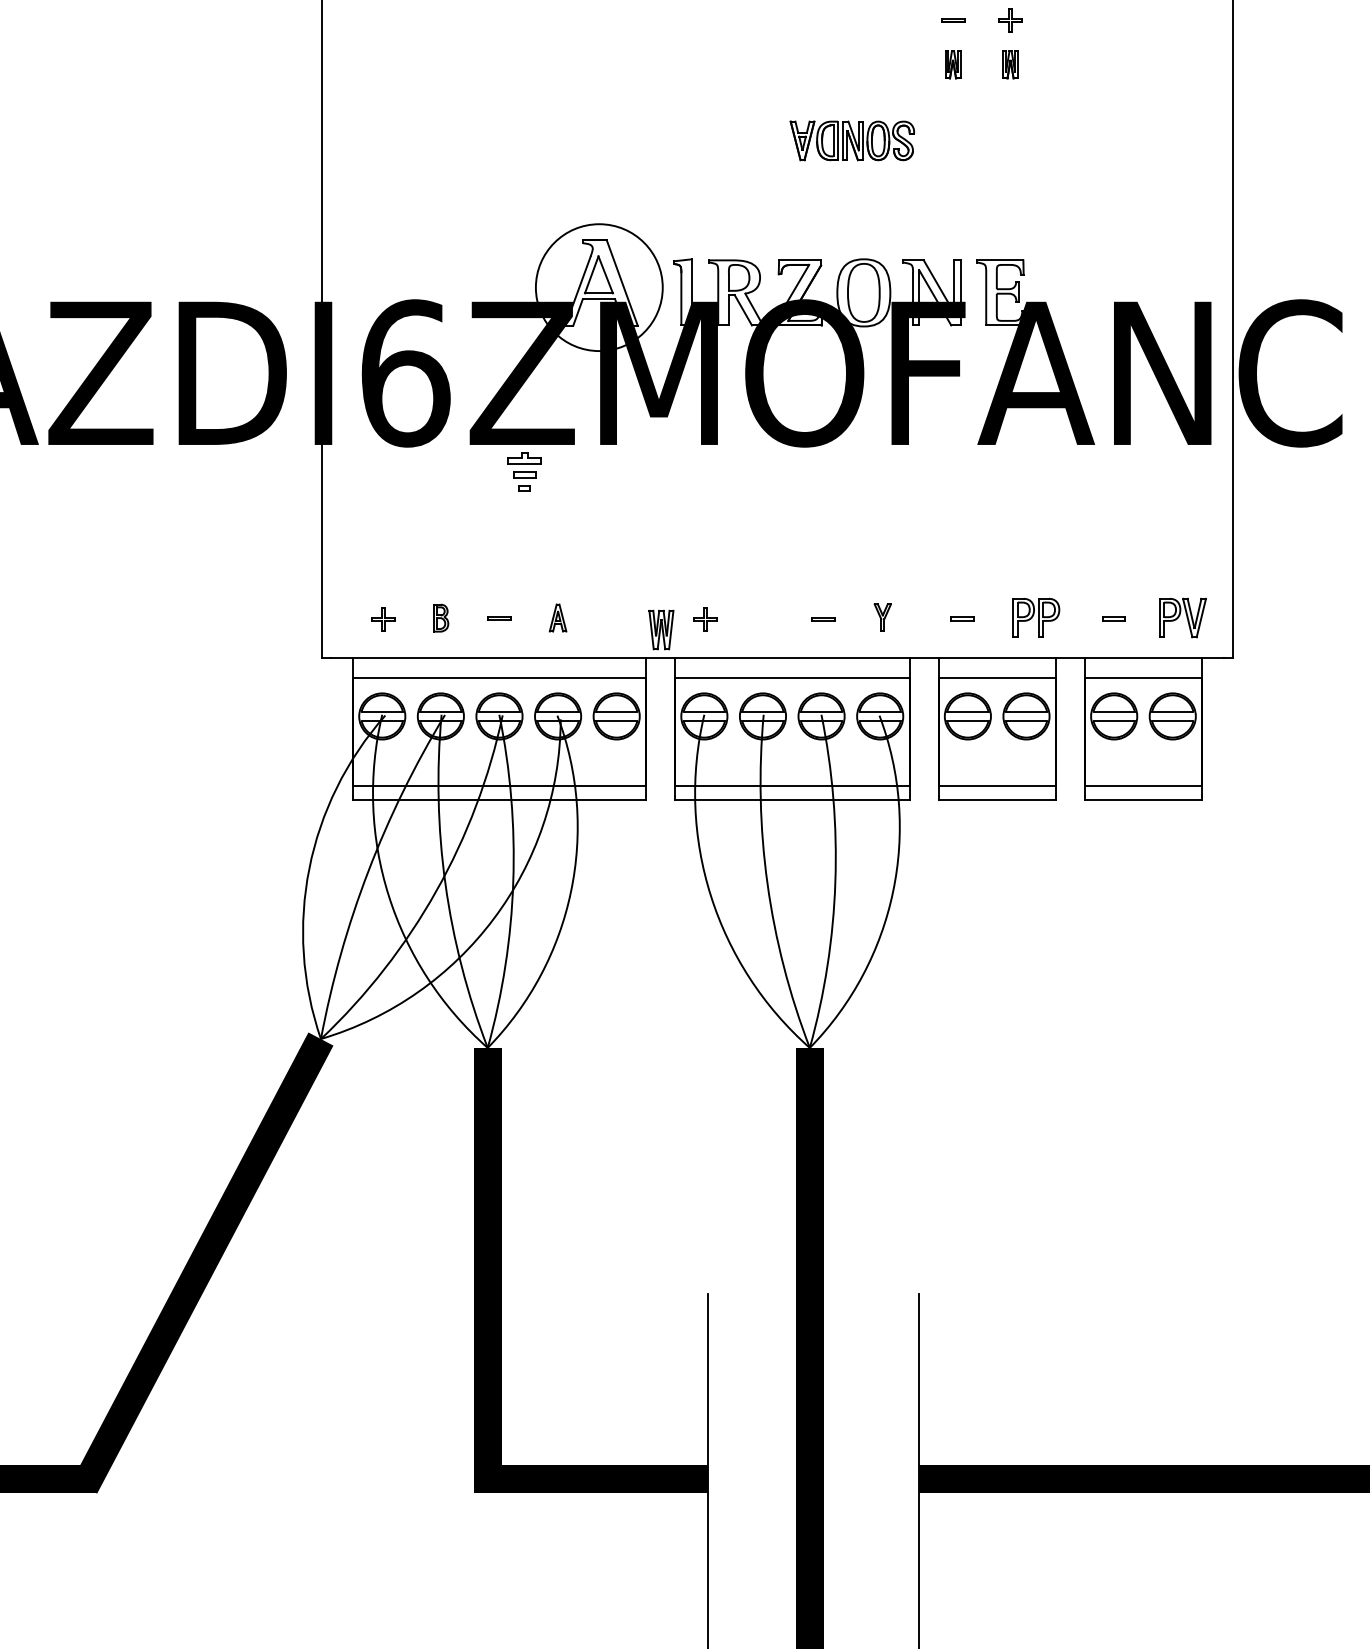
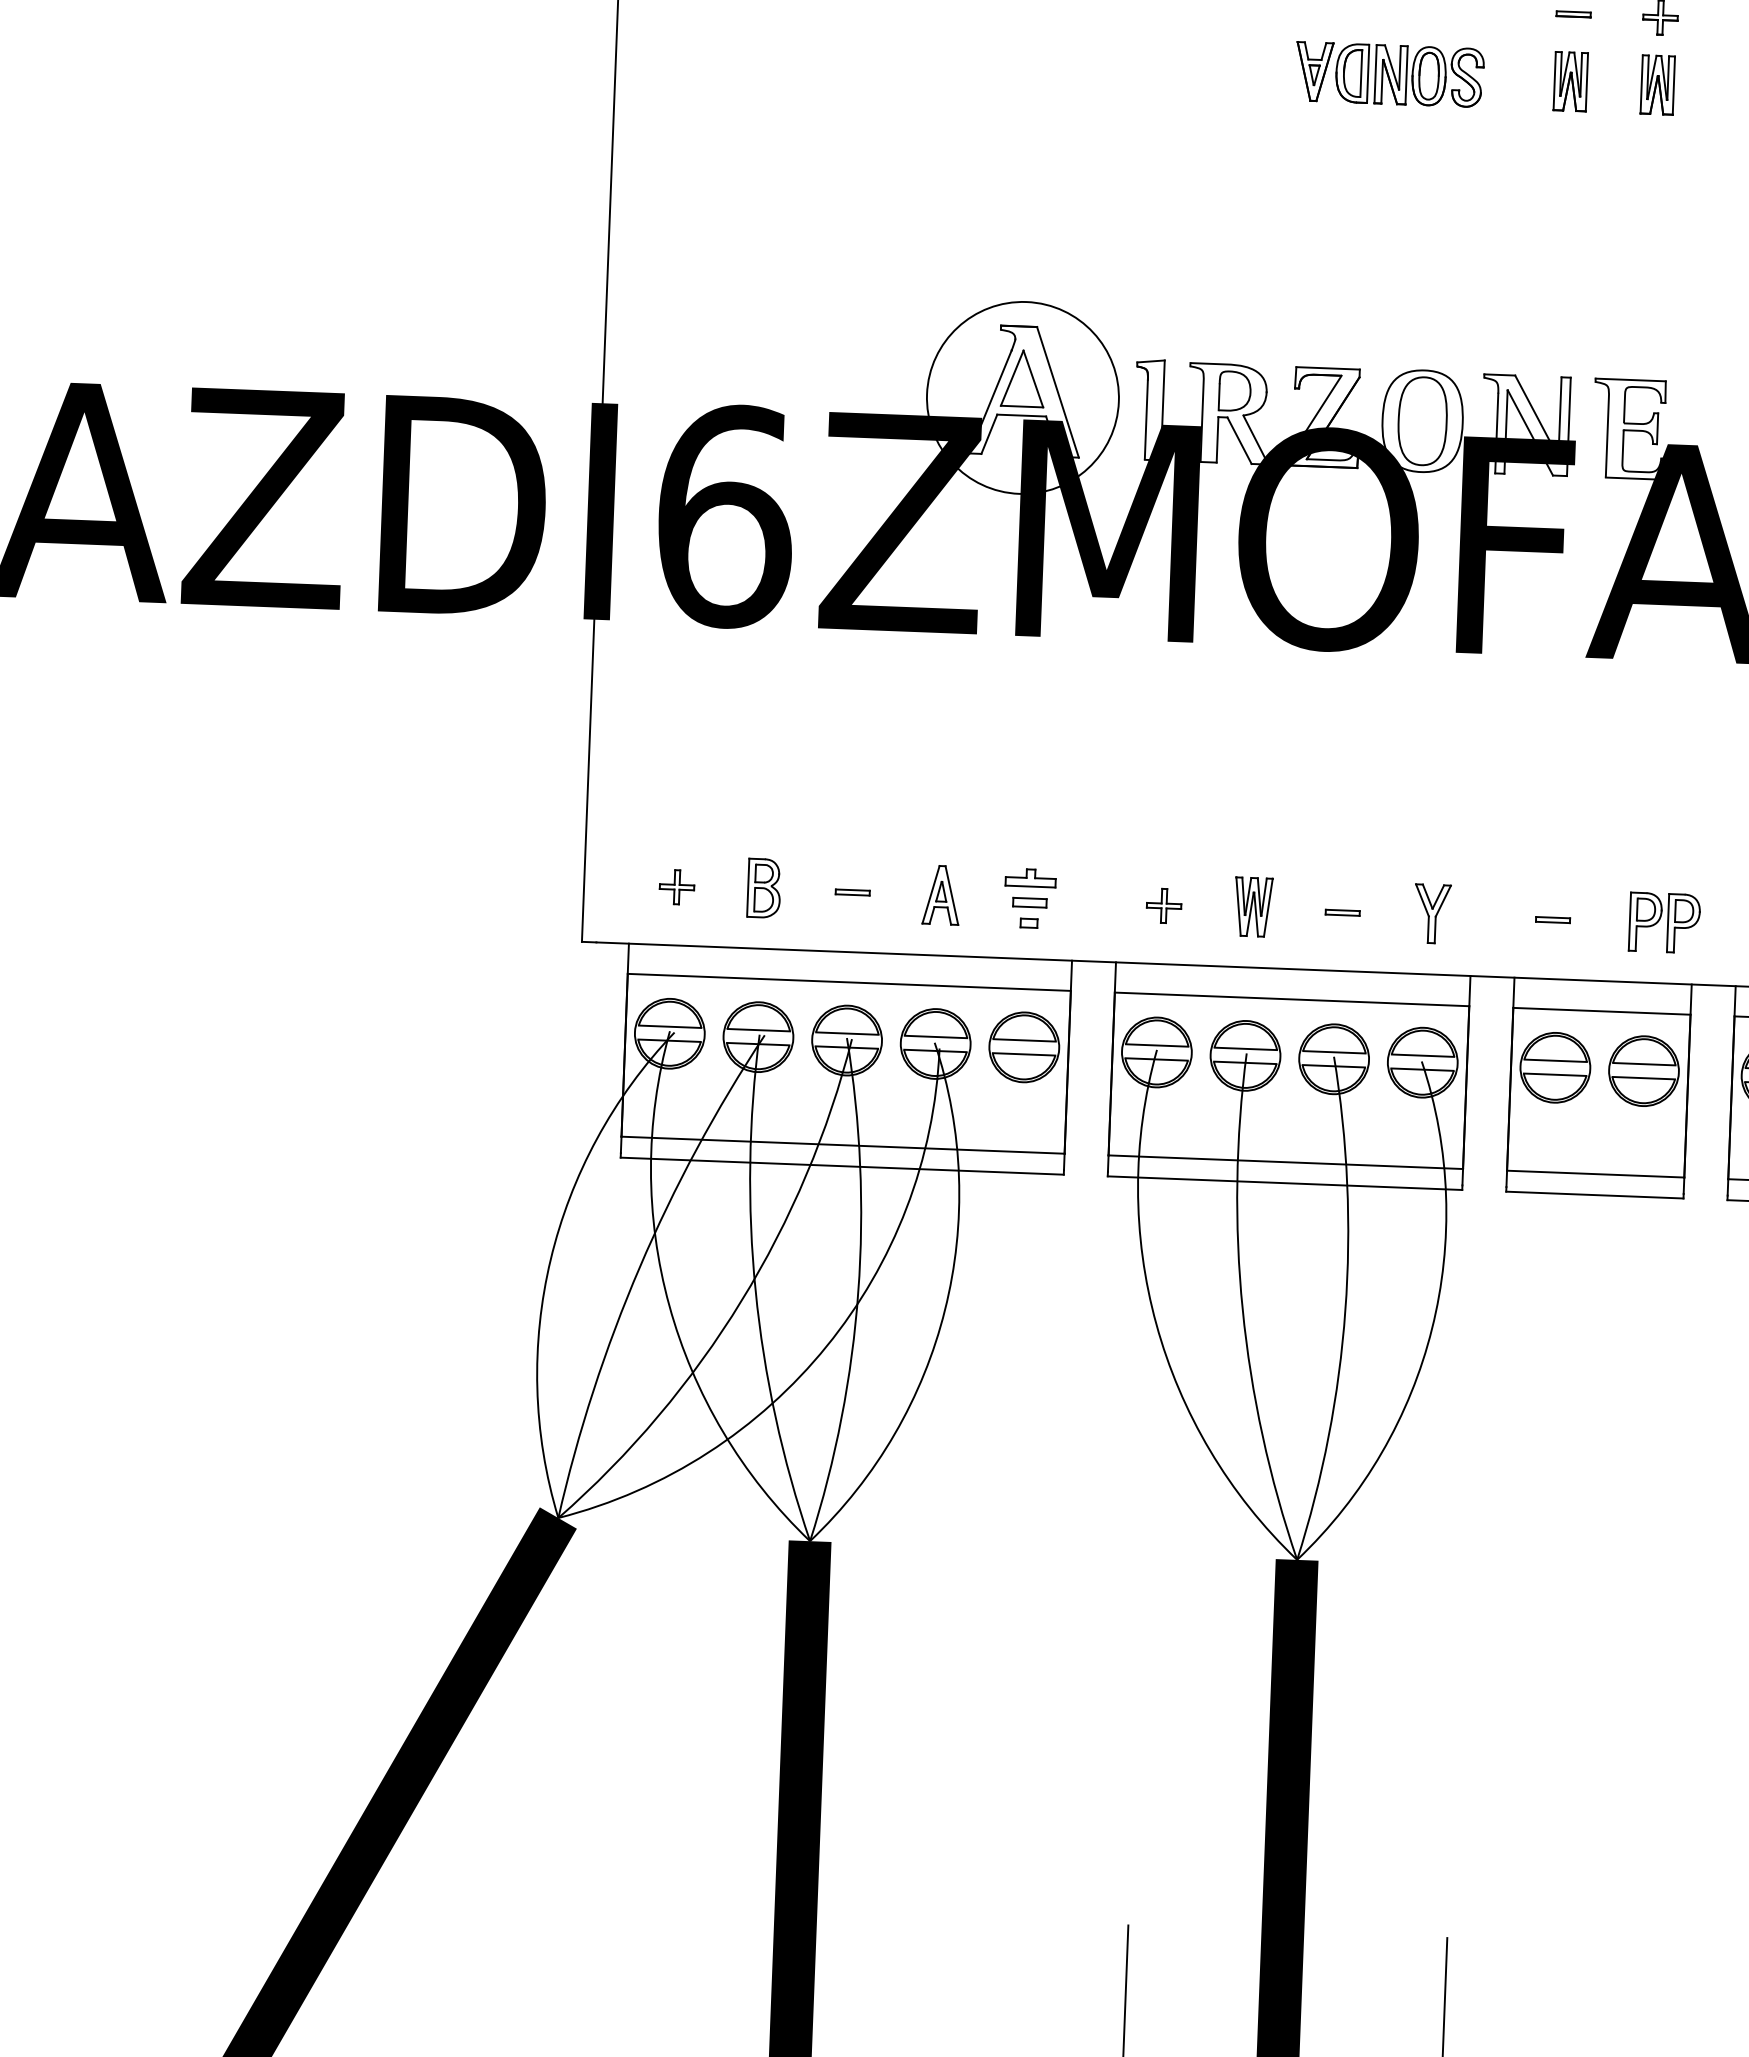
part: (952, 64) -> (1569, 81), size x1.43
part: (1010, 64) -> (1657, 84), size x1.43
part: (851, 140) -> (1388, 74), moved
part: (524, 471) -> (1029, 897), moved
part: (557, 617) -> (940, 894), size x1.43
part: (882, 617) -> (1432, 913), size x1.43
part: (440, 618) -> (763, 889), size x1.43
part: (661, 629) -> (1253, 906), moved

